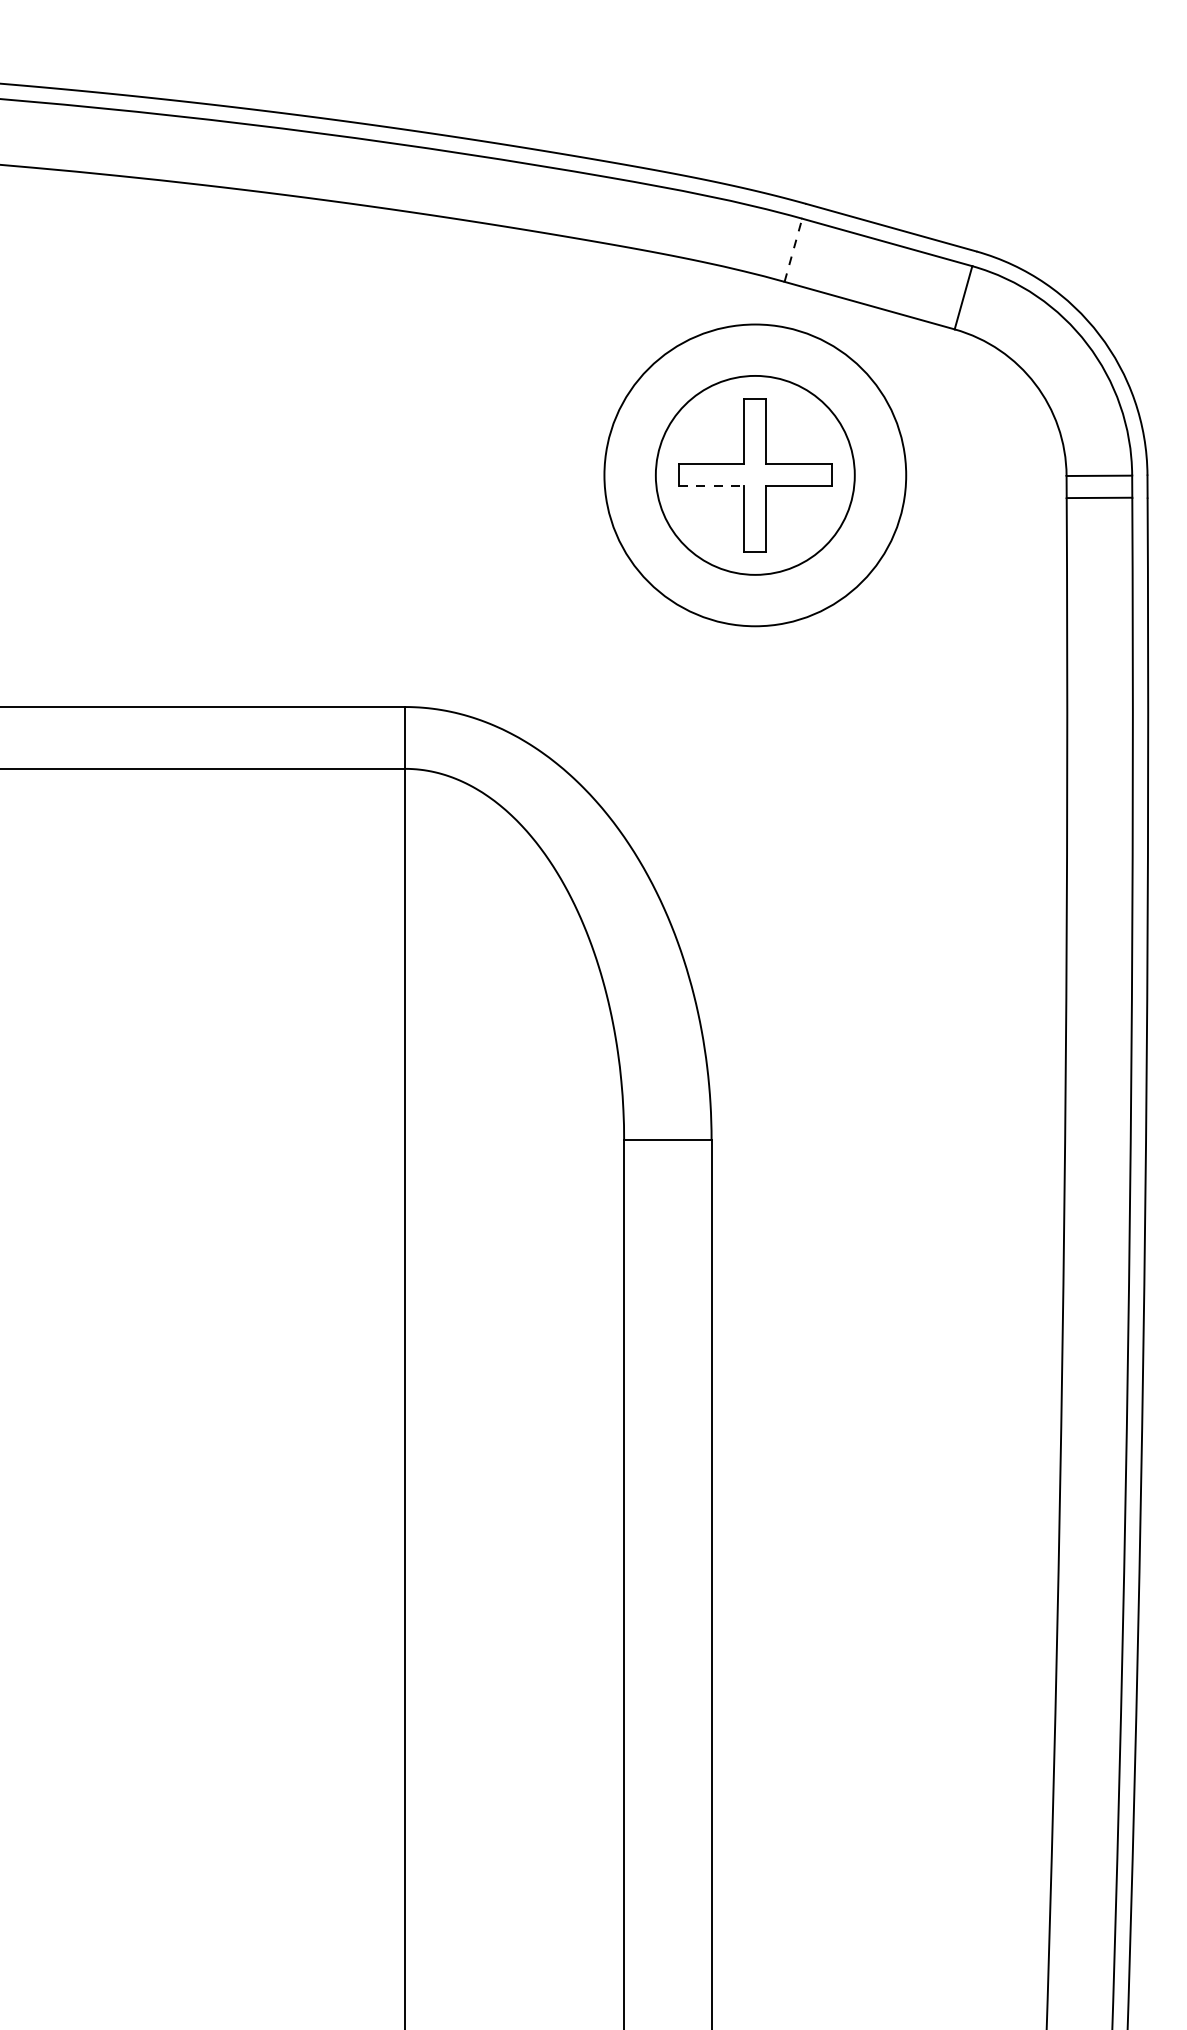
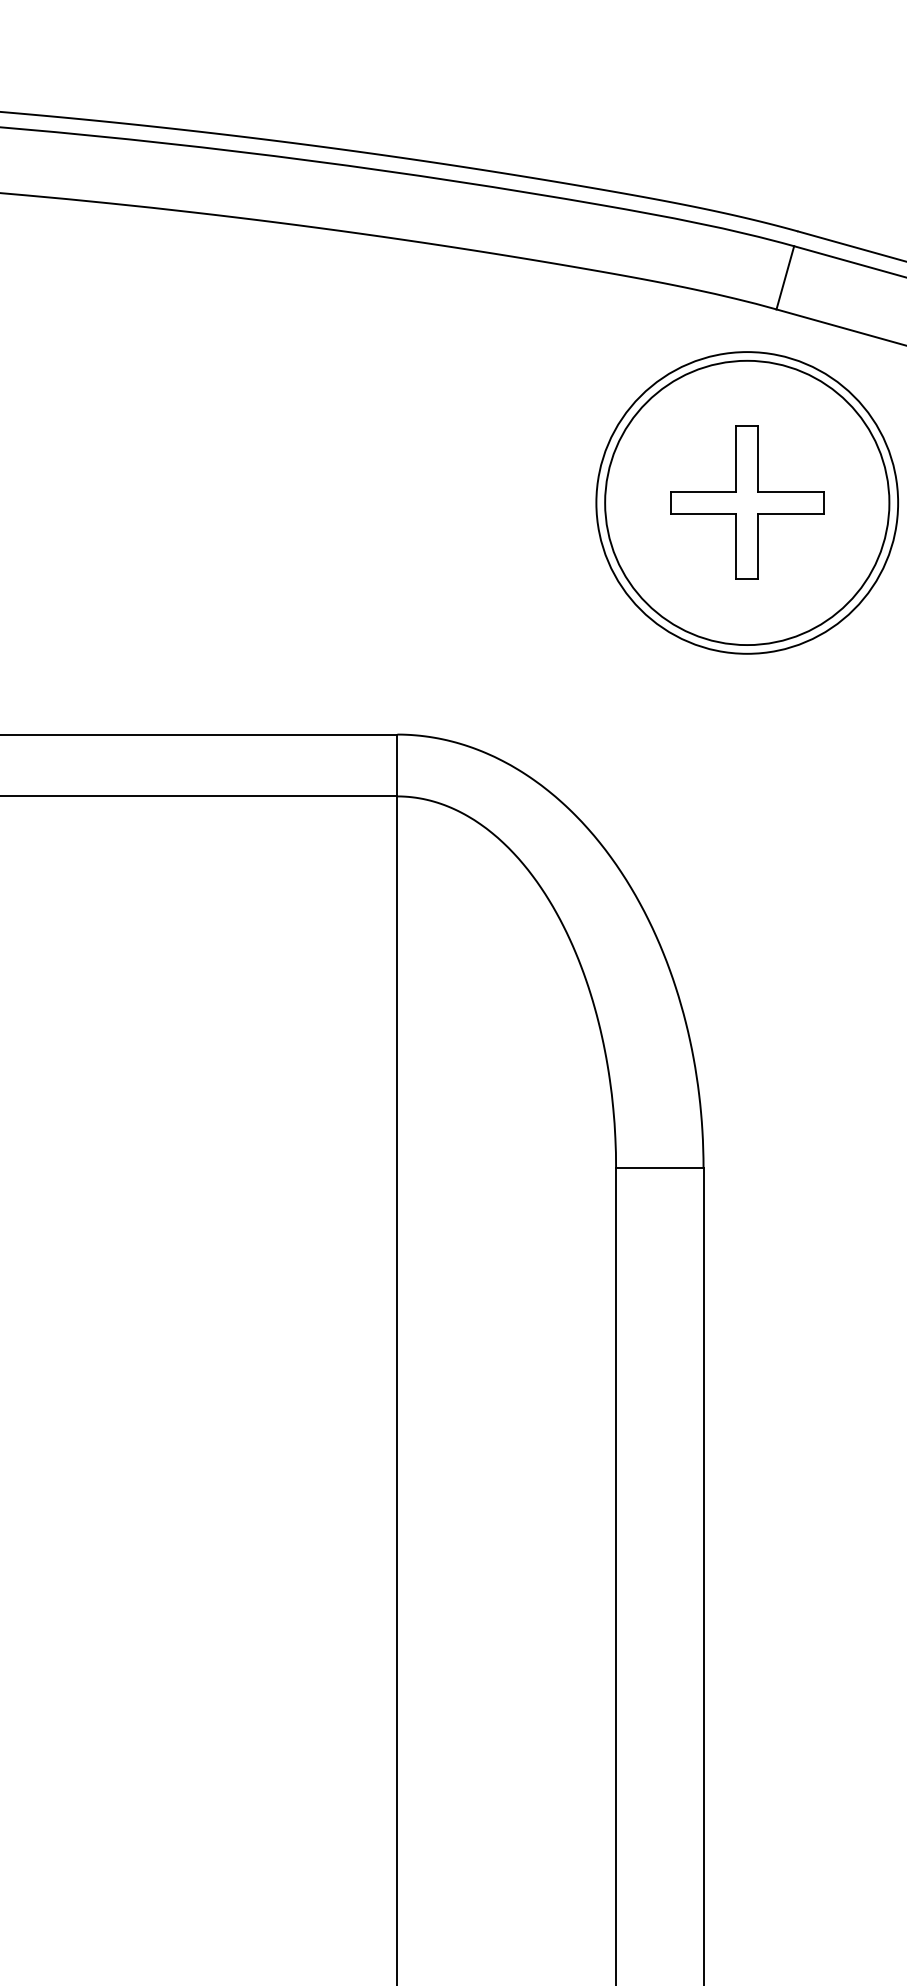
line: (793, 250) -> (785, 278), dashed -> solid
circle: (755, 475) -> (747, 503), size x1.43
line: (711, 486) -> (703, 514), dashed -> solid

